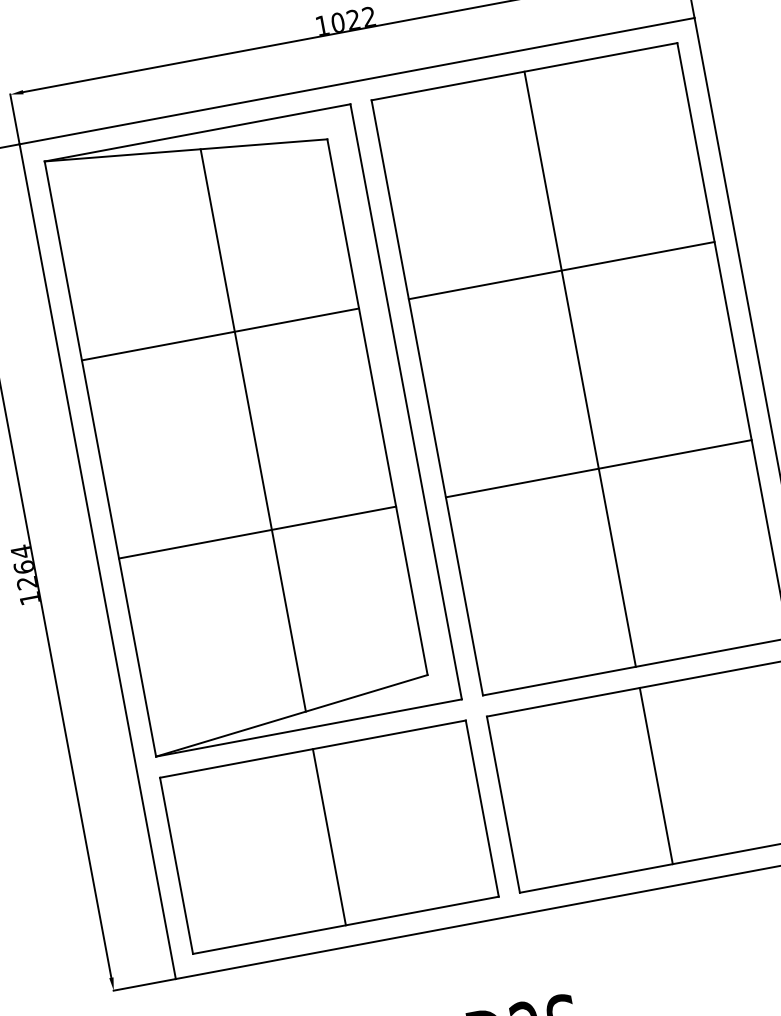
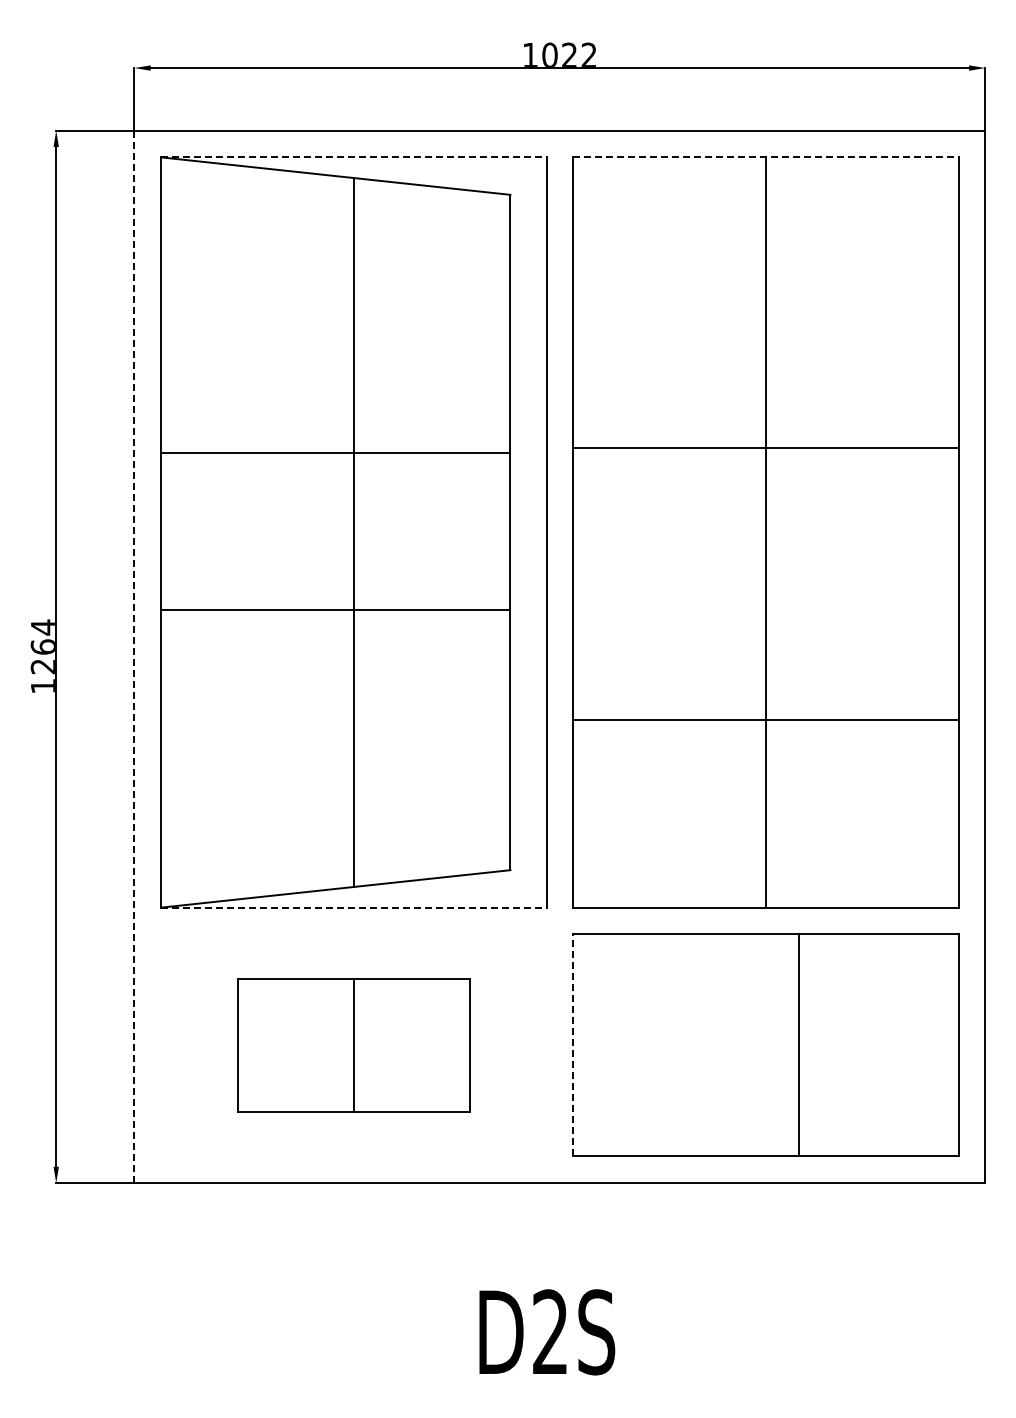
line: (524, 71) -> (765, 157), solid -> dashed
line: (197, 133) -> (353, 157), solid -> dashed
line: (561, 270) -> (765, 448), moved
line: (220, 334) -> (335, 453), moved
line: (598, 468) -> (765, 719), moved
line: (257, 532) -> (335, 609), moved
line: (97, 561) -> (134, 656), solid -> dashed
line: (308, 727) -> (353, 907), solid -> dashed
line: (655, 776) -> (798, 1045), moved
line: (503, 803) -> (573, 1044), solid -> dashed
part: (329, 836) -> (353, 1044), size x0.6

